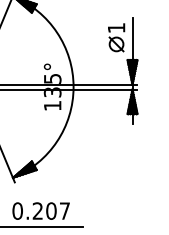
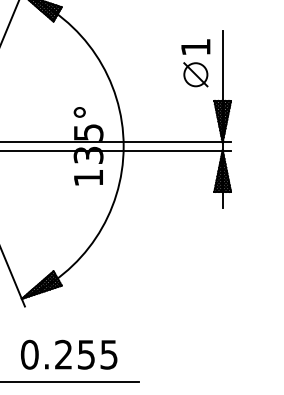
text: (57, 210) -> (96, 353), 0.207 -> 0.255

